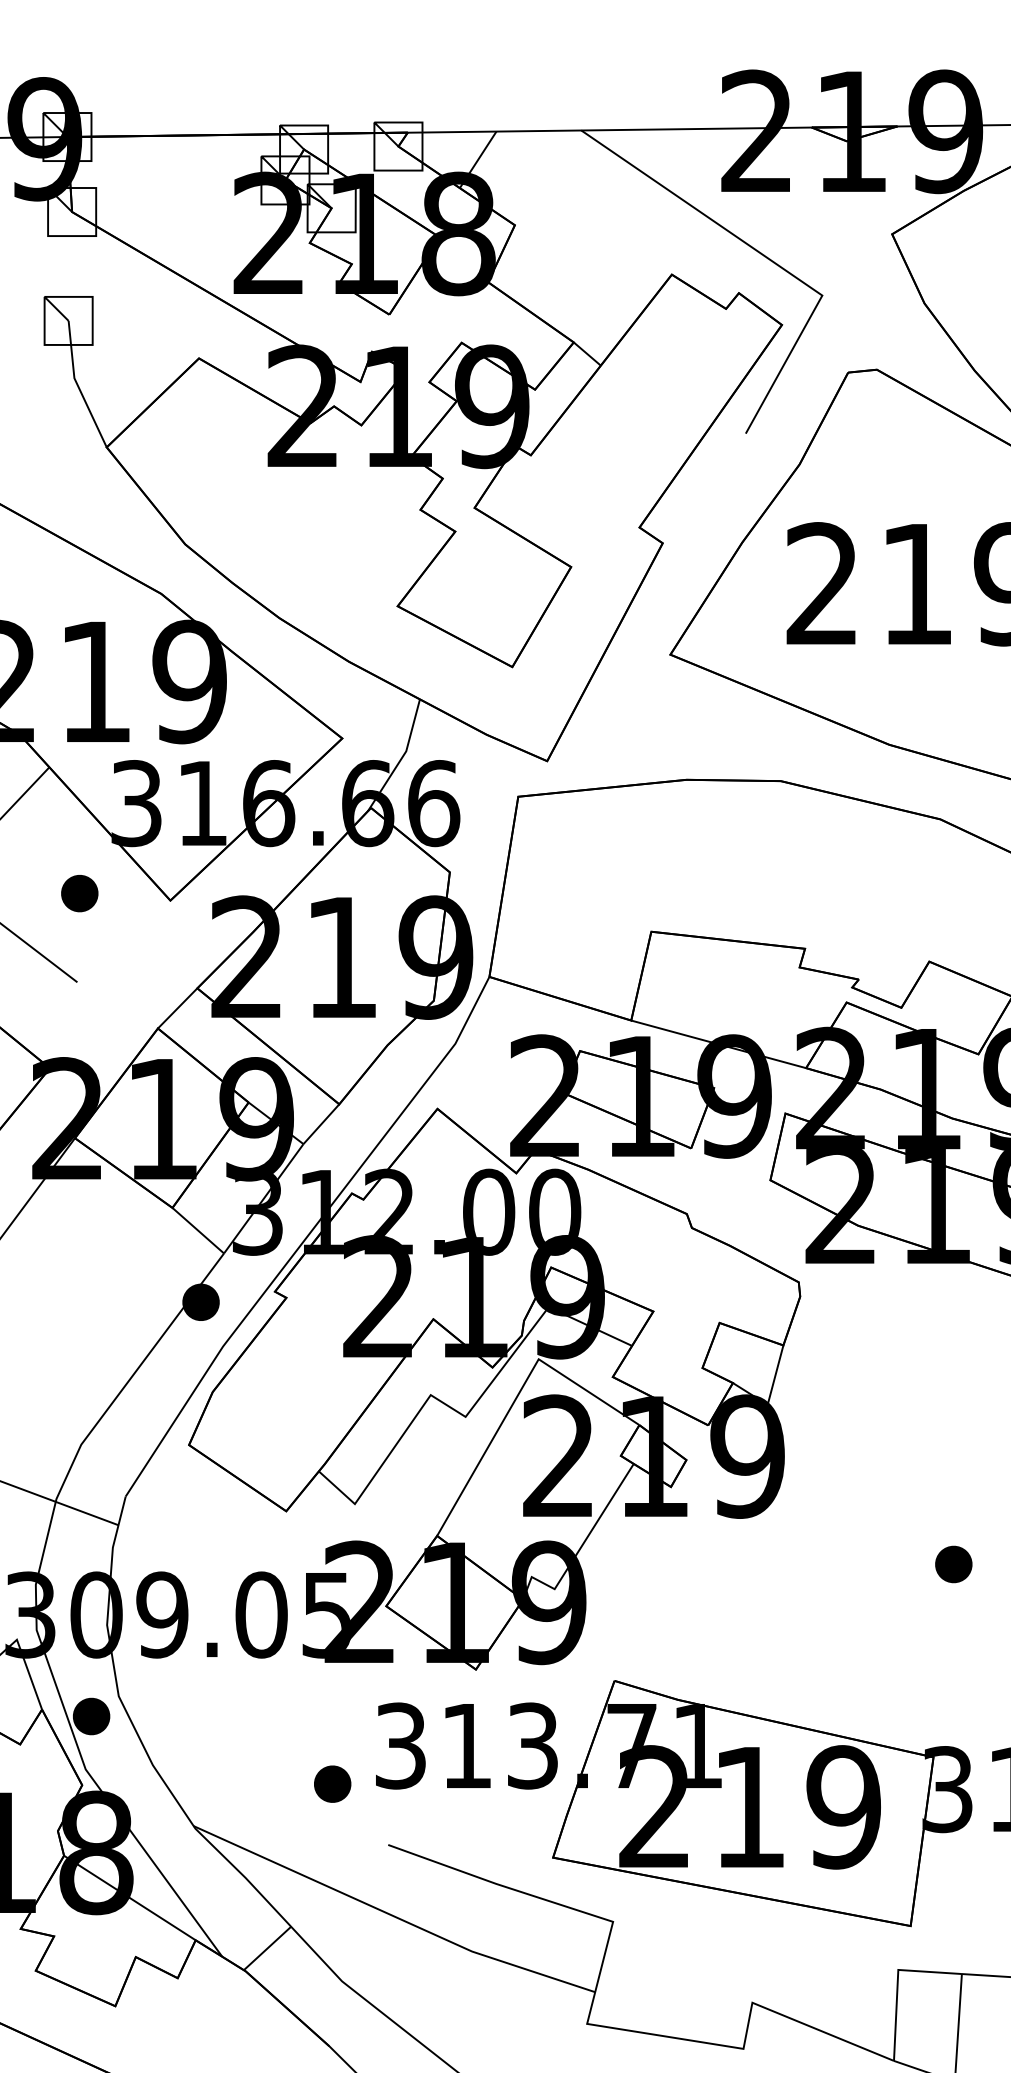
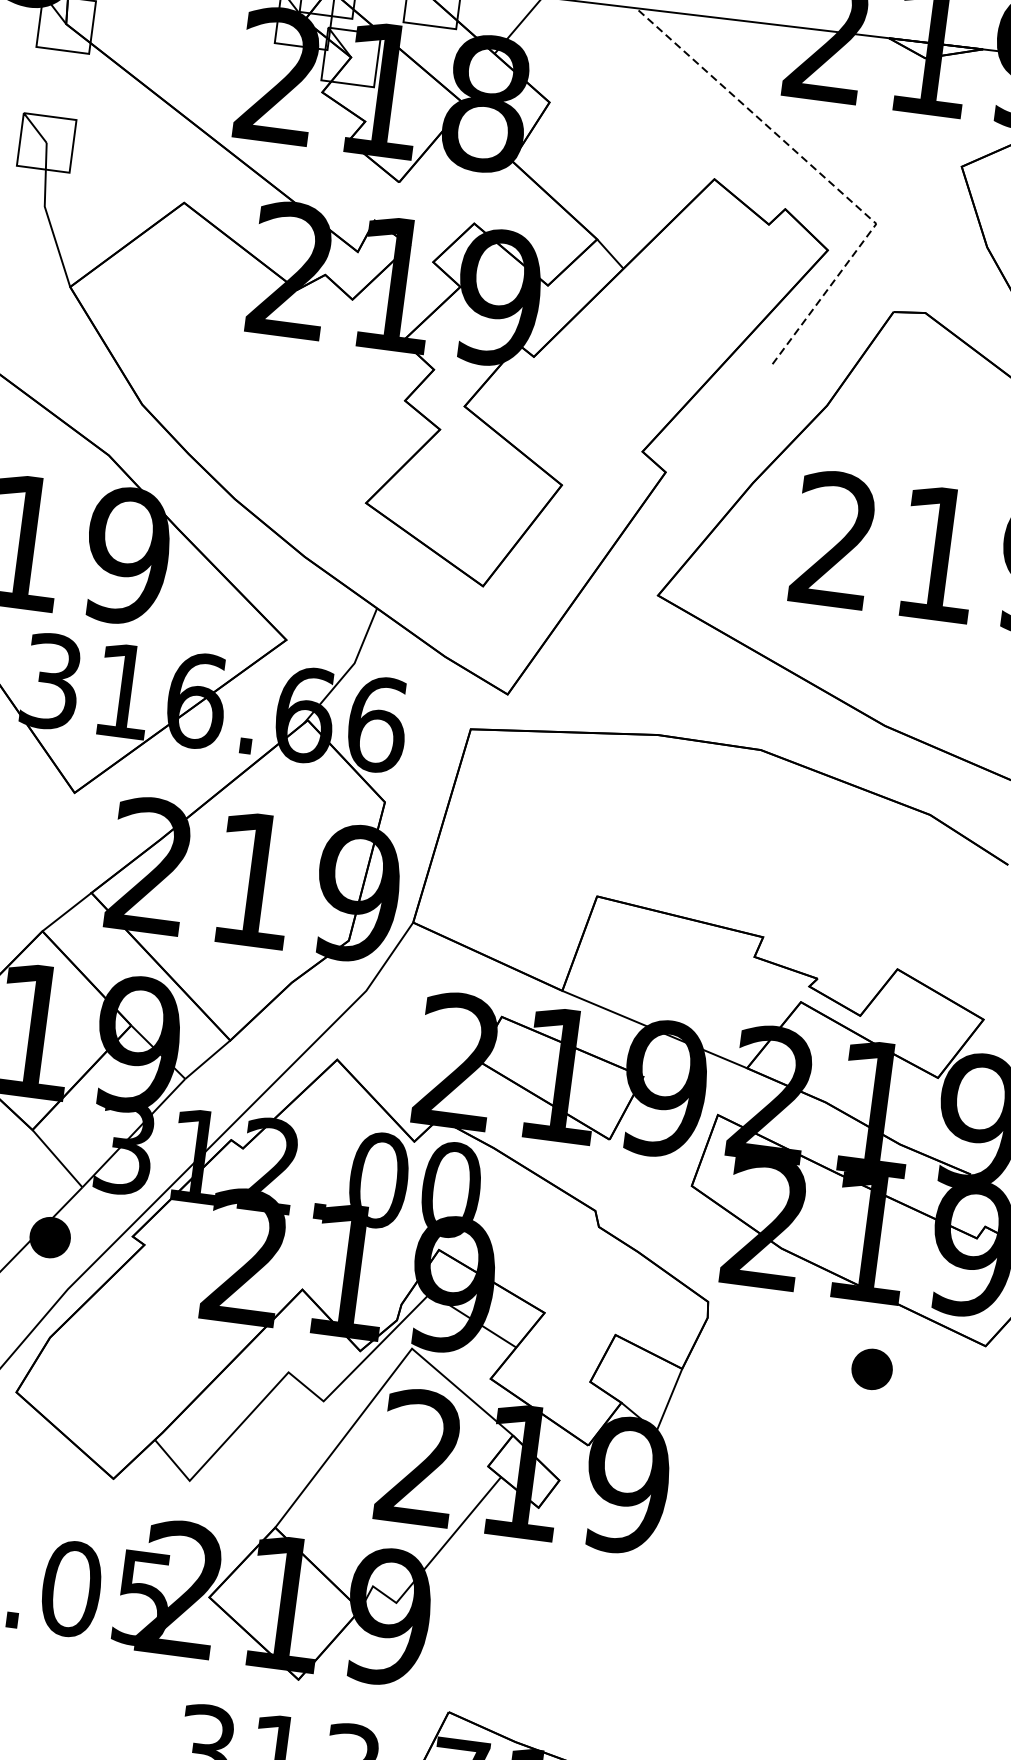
line: (767, 257) -> (821, 174), solid -> dashed
part: (953, 1564) -> (871, 1369), moved

